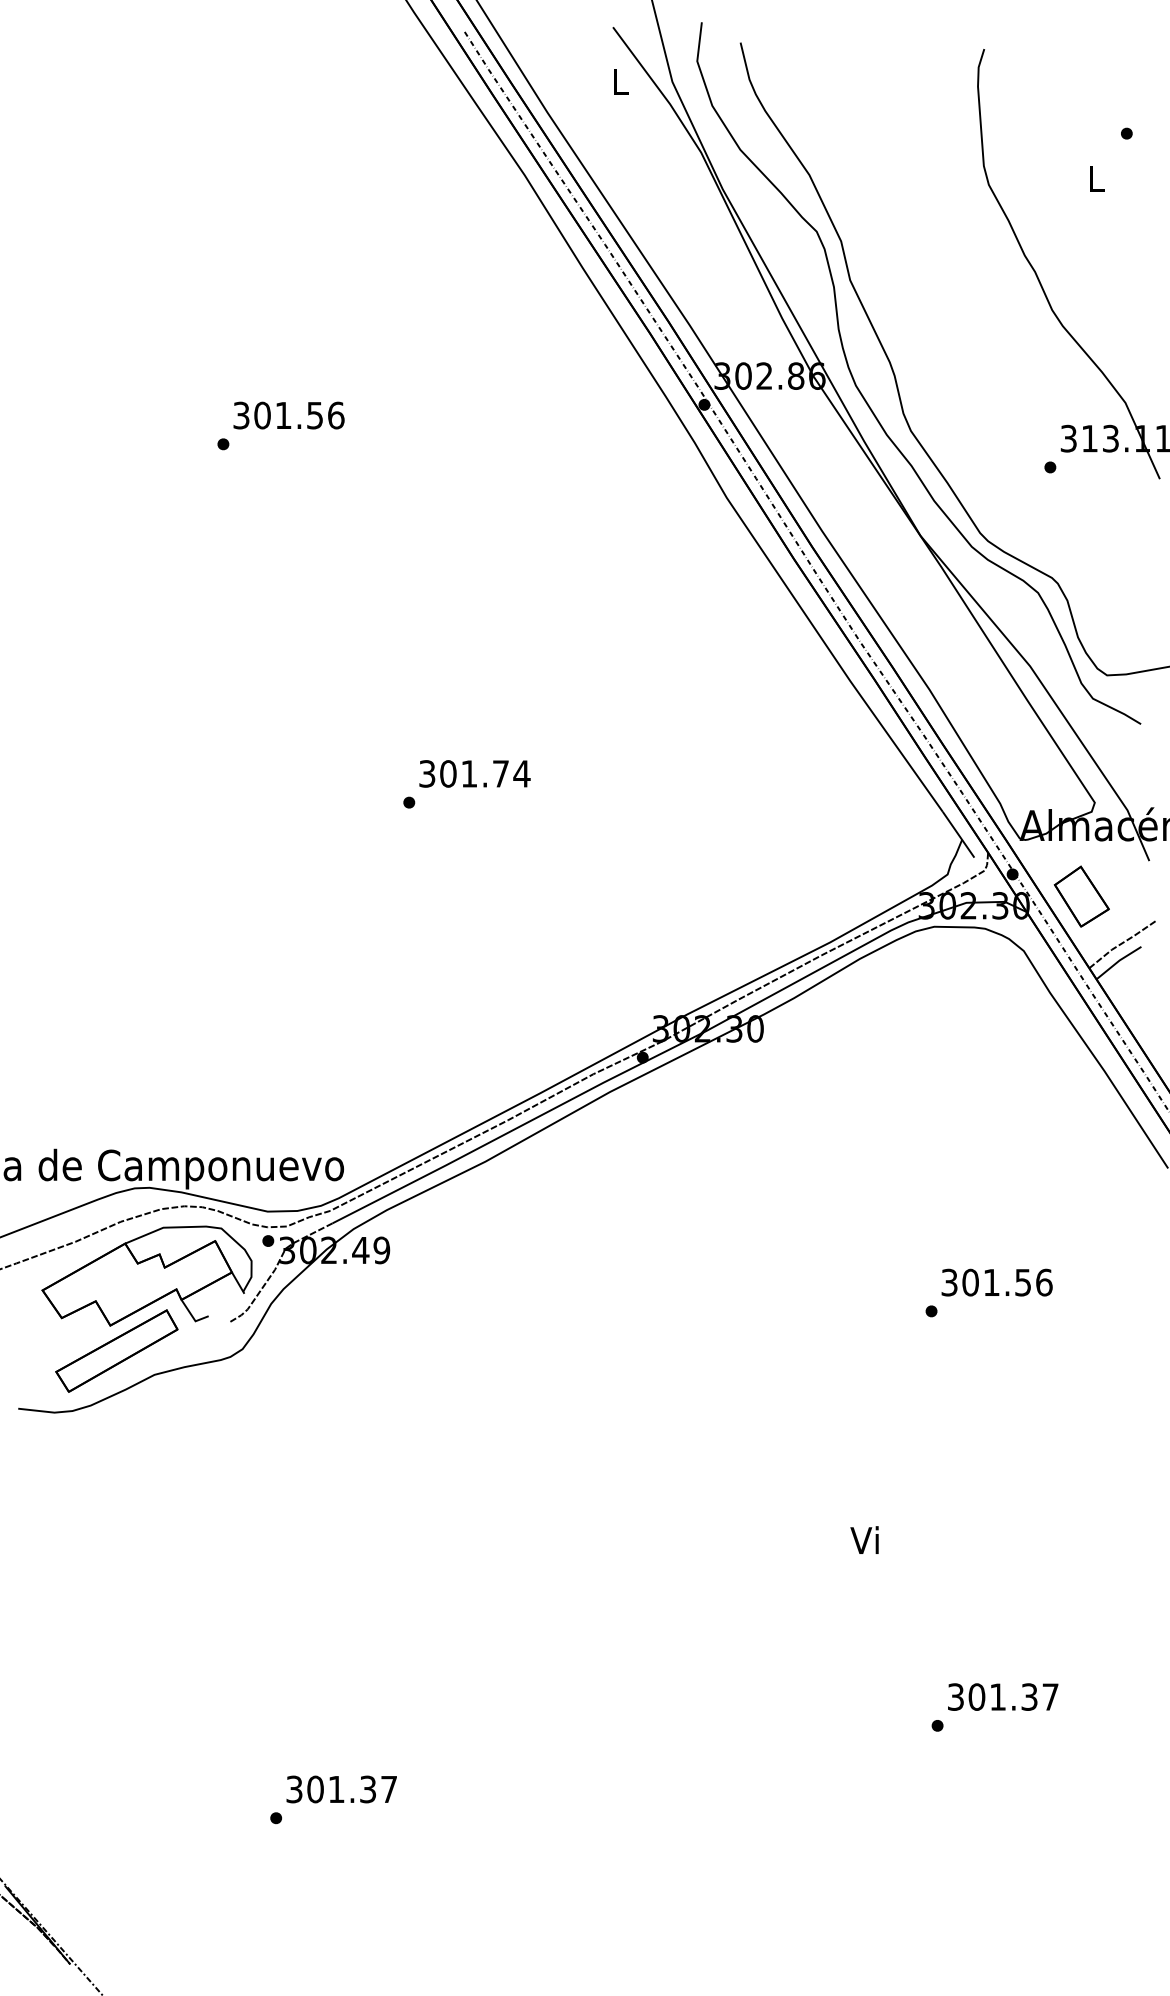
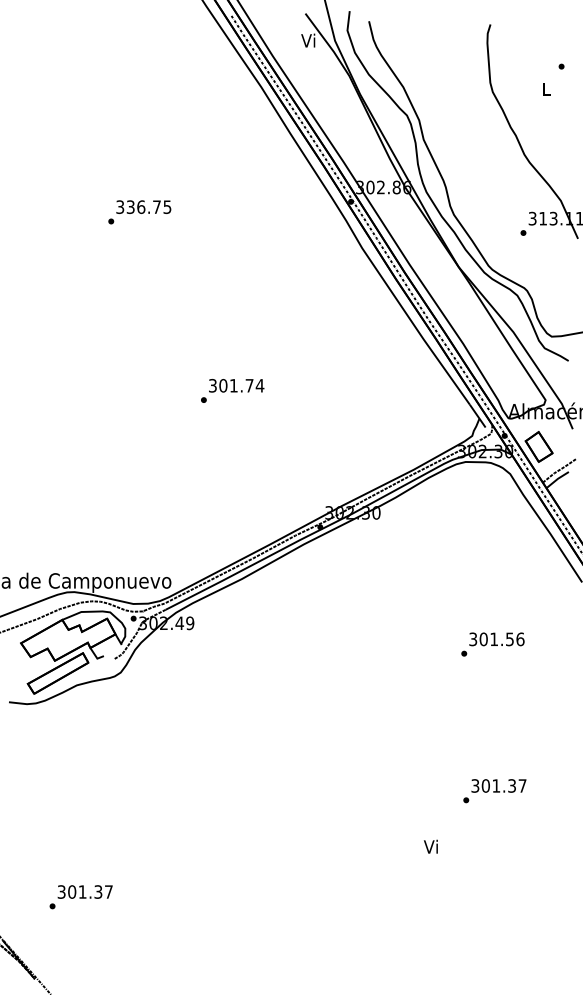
text: (619, 81) -> (308, 40), L -> Vi
text: (298, 416) -> (148, 207), 301.56 -> 336.75
text: (863, 1539) -> (430, 846), moved
text: (994, 1708) -> (494, 791), moved
text: (332, 1800) -> (80, 897), moved

